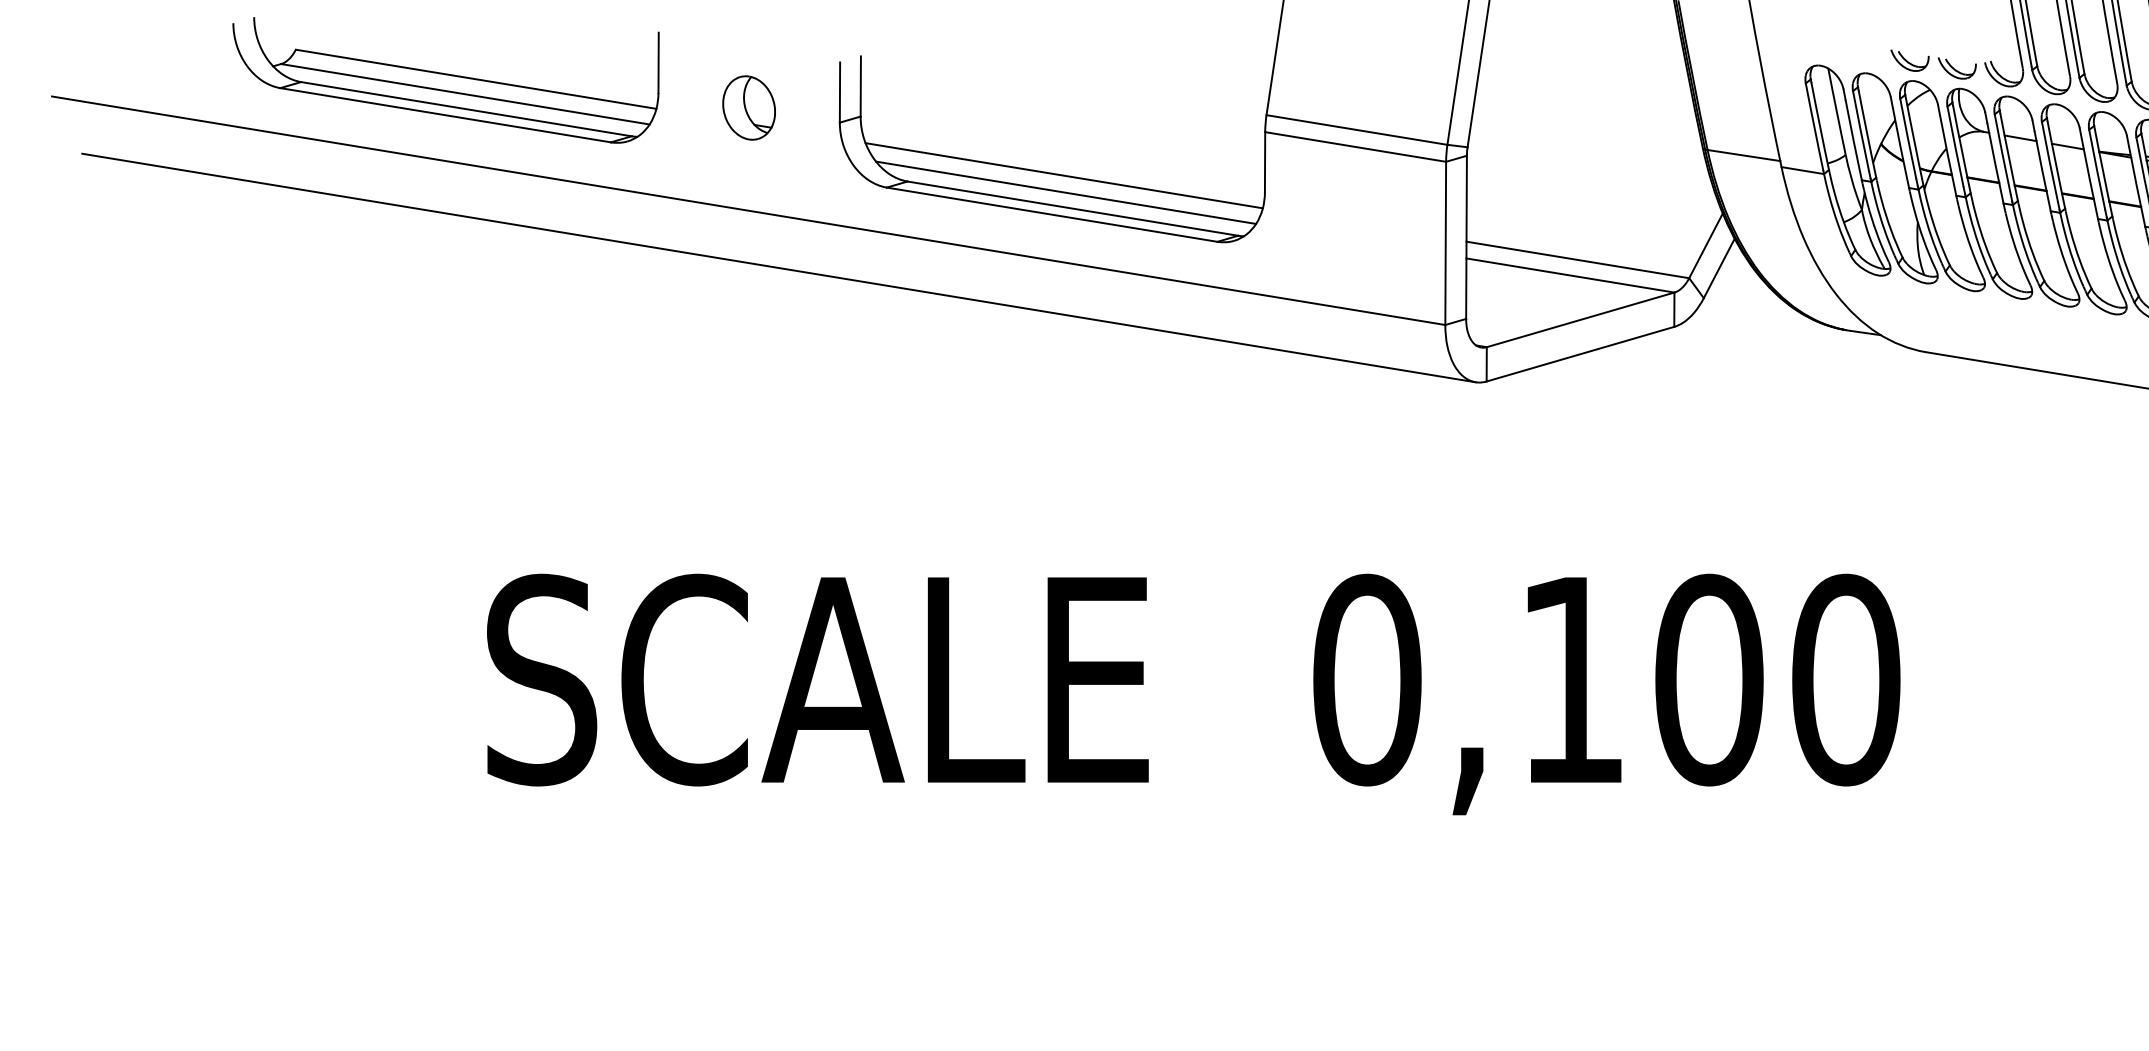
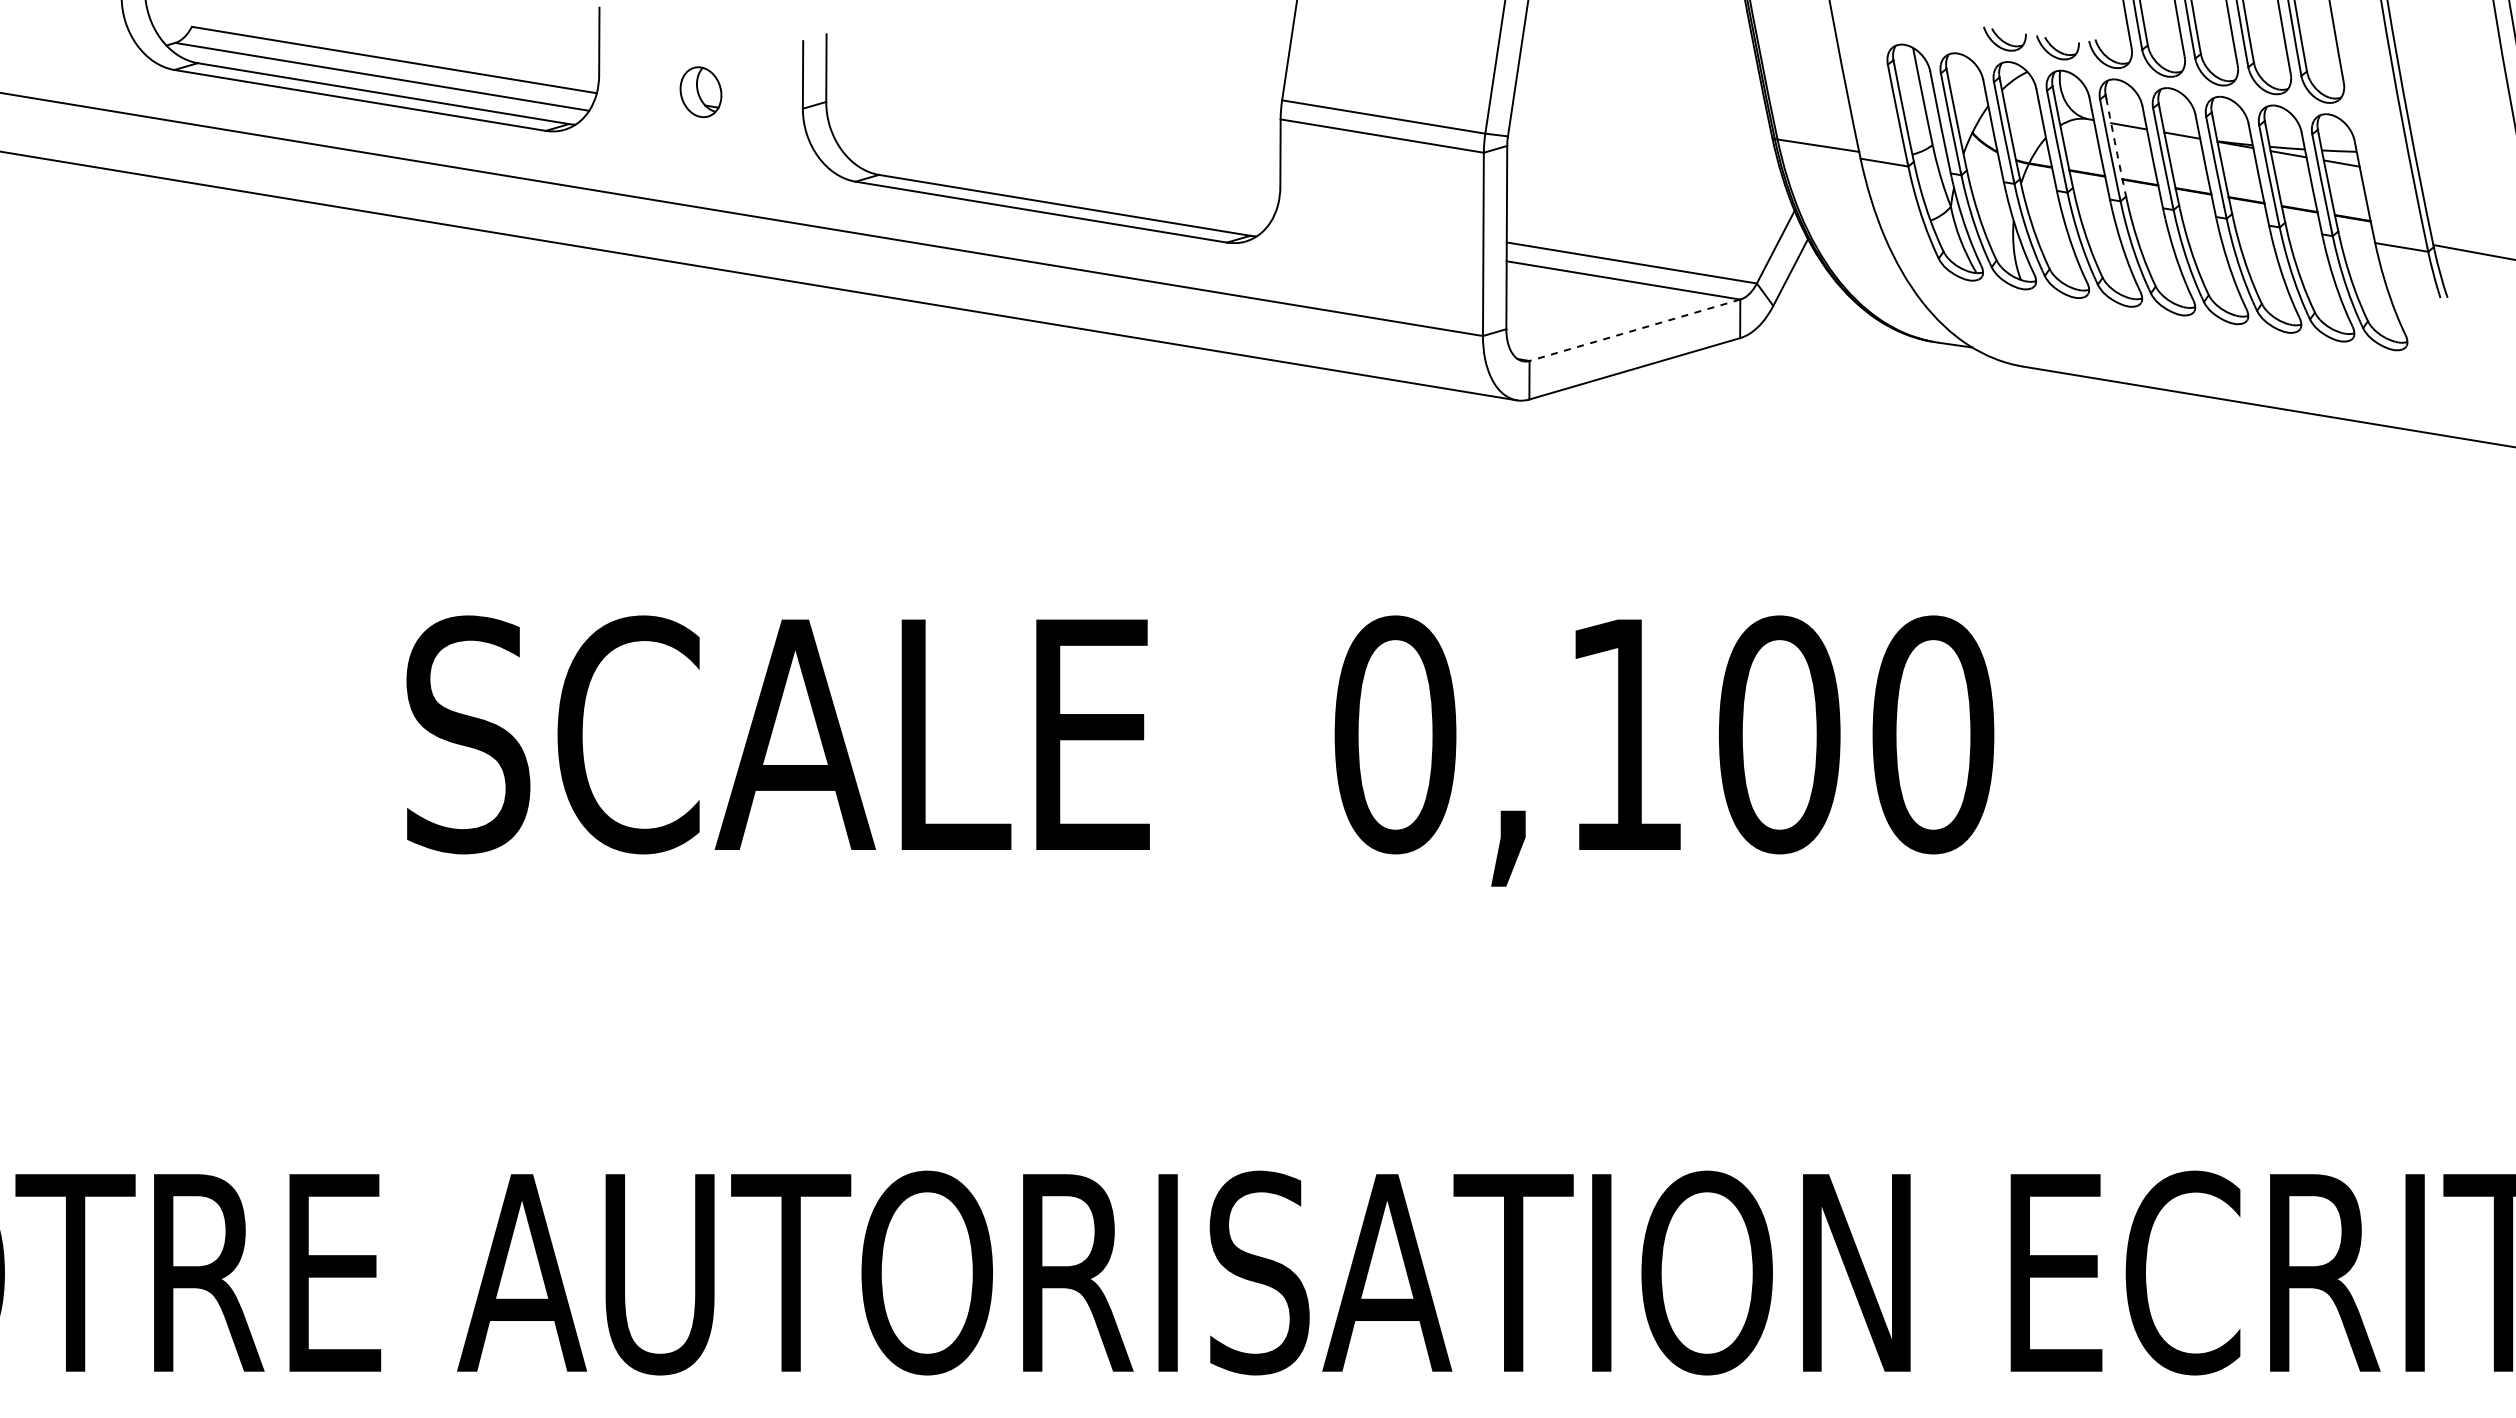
part: (748, 107) -> (700, 91), size x0.7
arc: (2009, 157) -> (2116, 147), solid -> dashed
line: (1063, 174) -> (1054, 167), removed
line: (1065, 192) -> (1056, 187), removed
line: (1580, 320) -> (1634, 330), solid -> dashed

